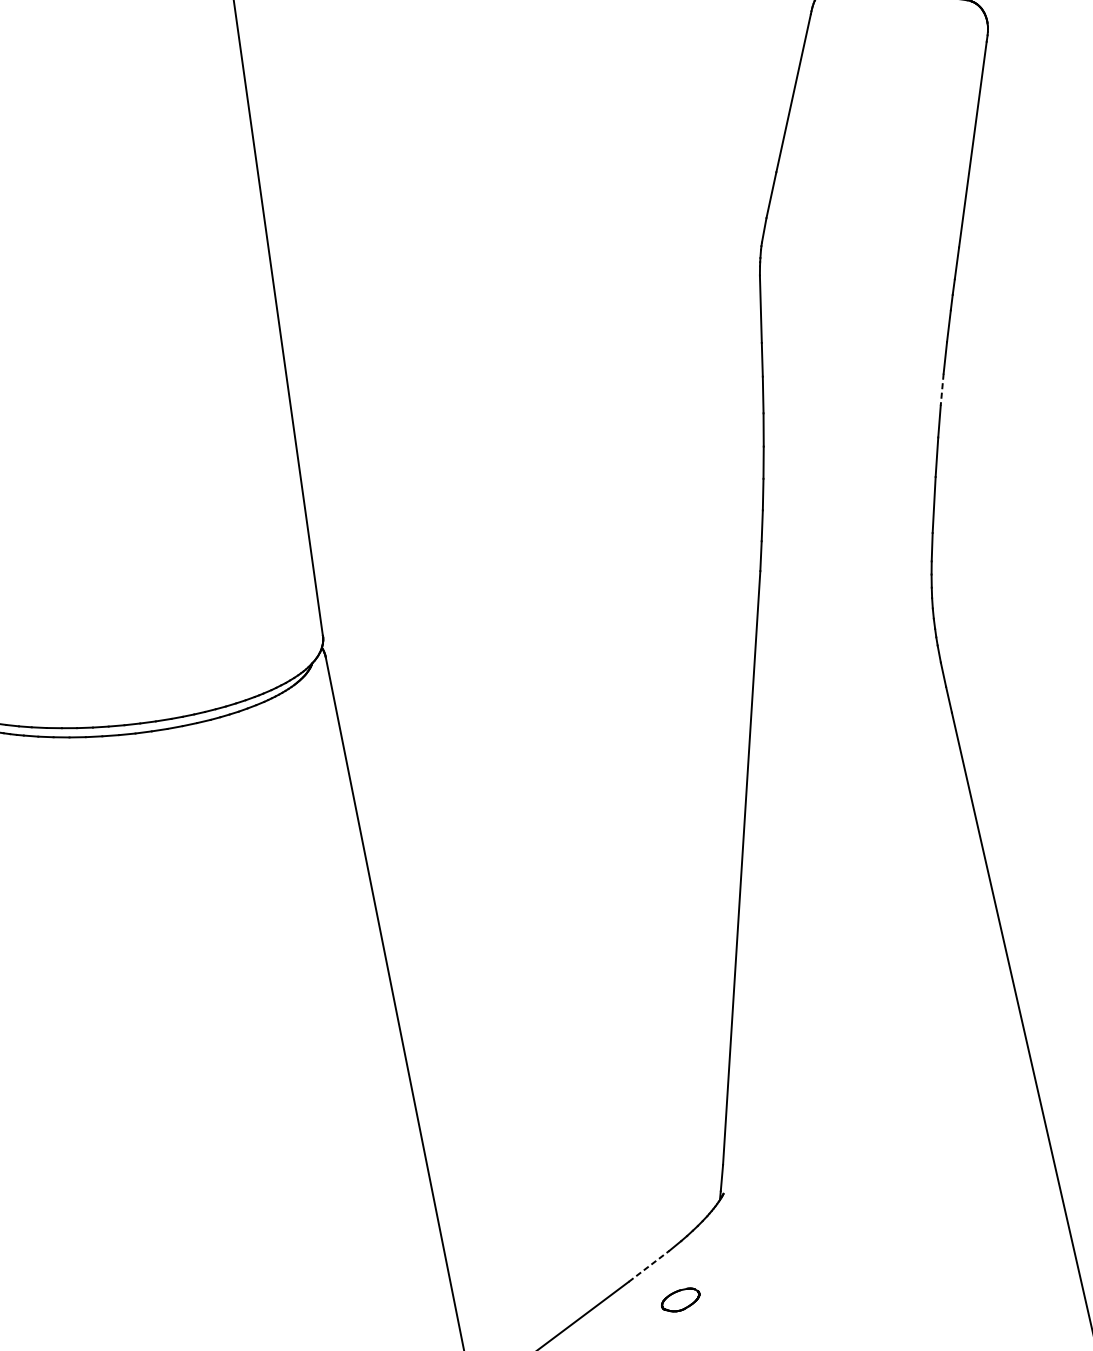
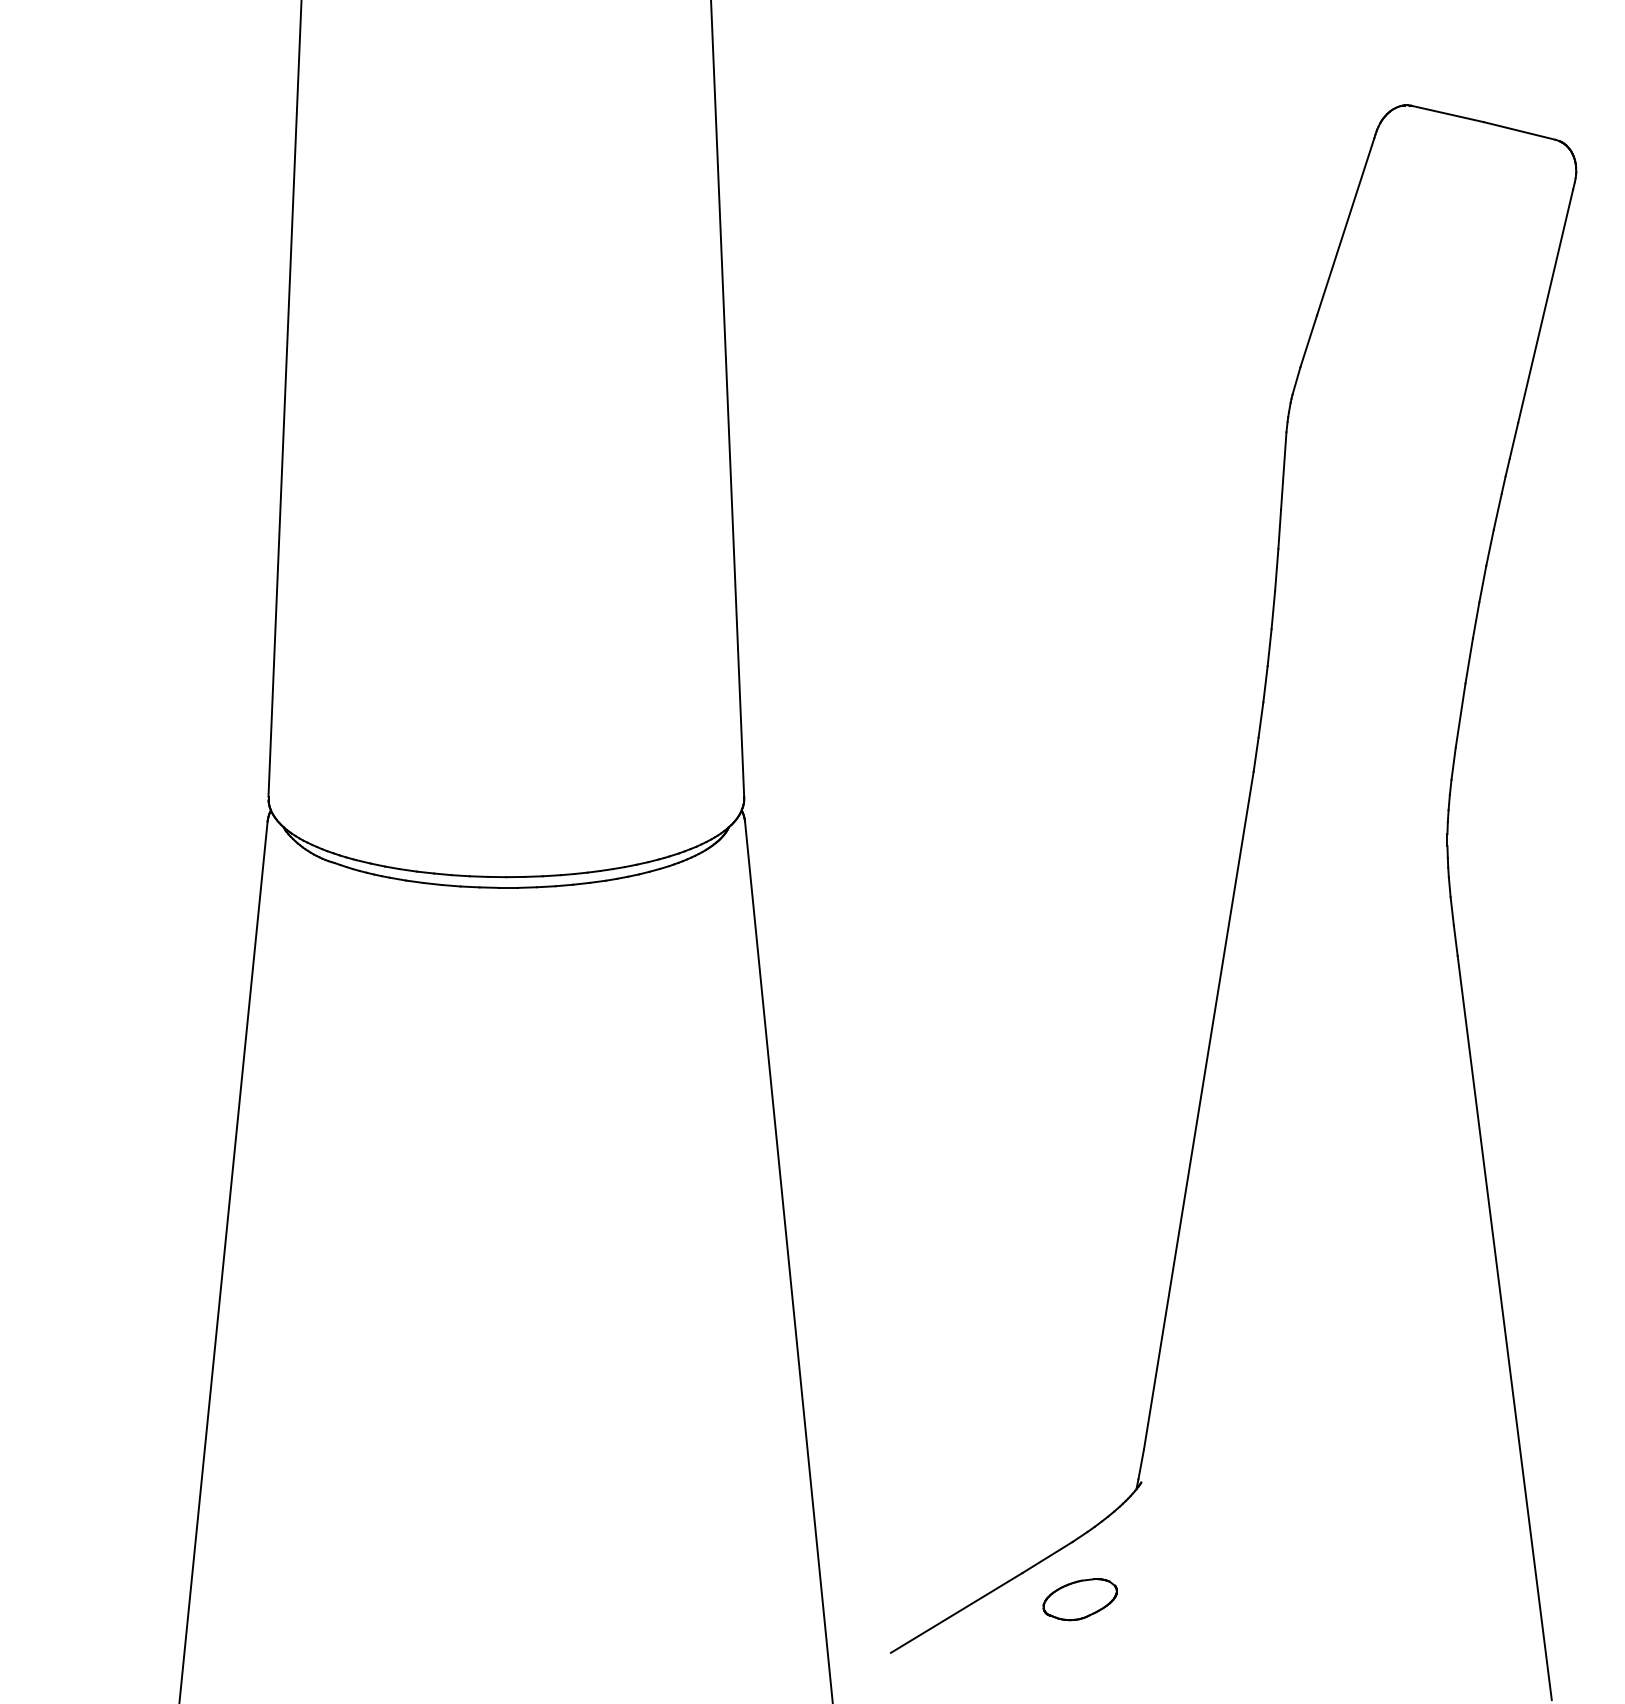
line: (941, 390) -> (1482, 584), dashed -> solid
line: (648, 1266) -> (1047, 1557), dashed -> solid
part: (680, 1299) -> (1079, 1599), size x1.67

